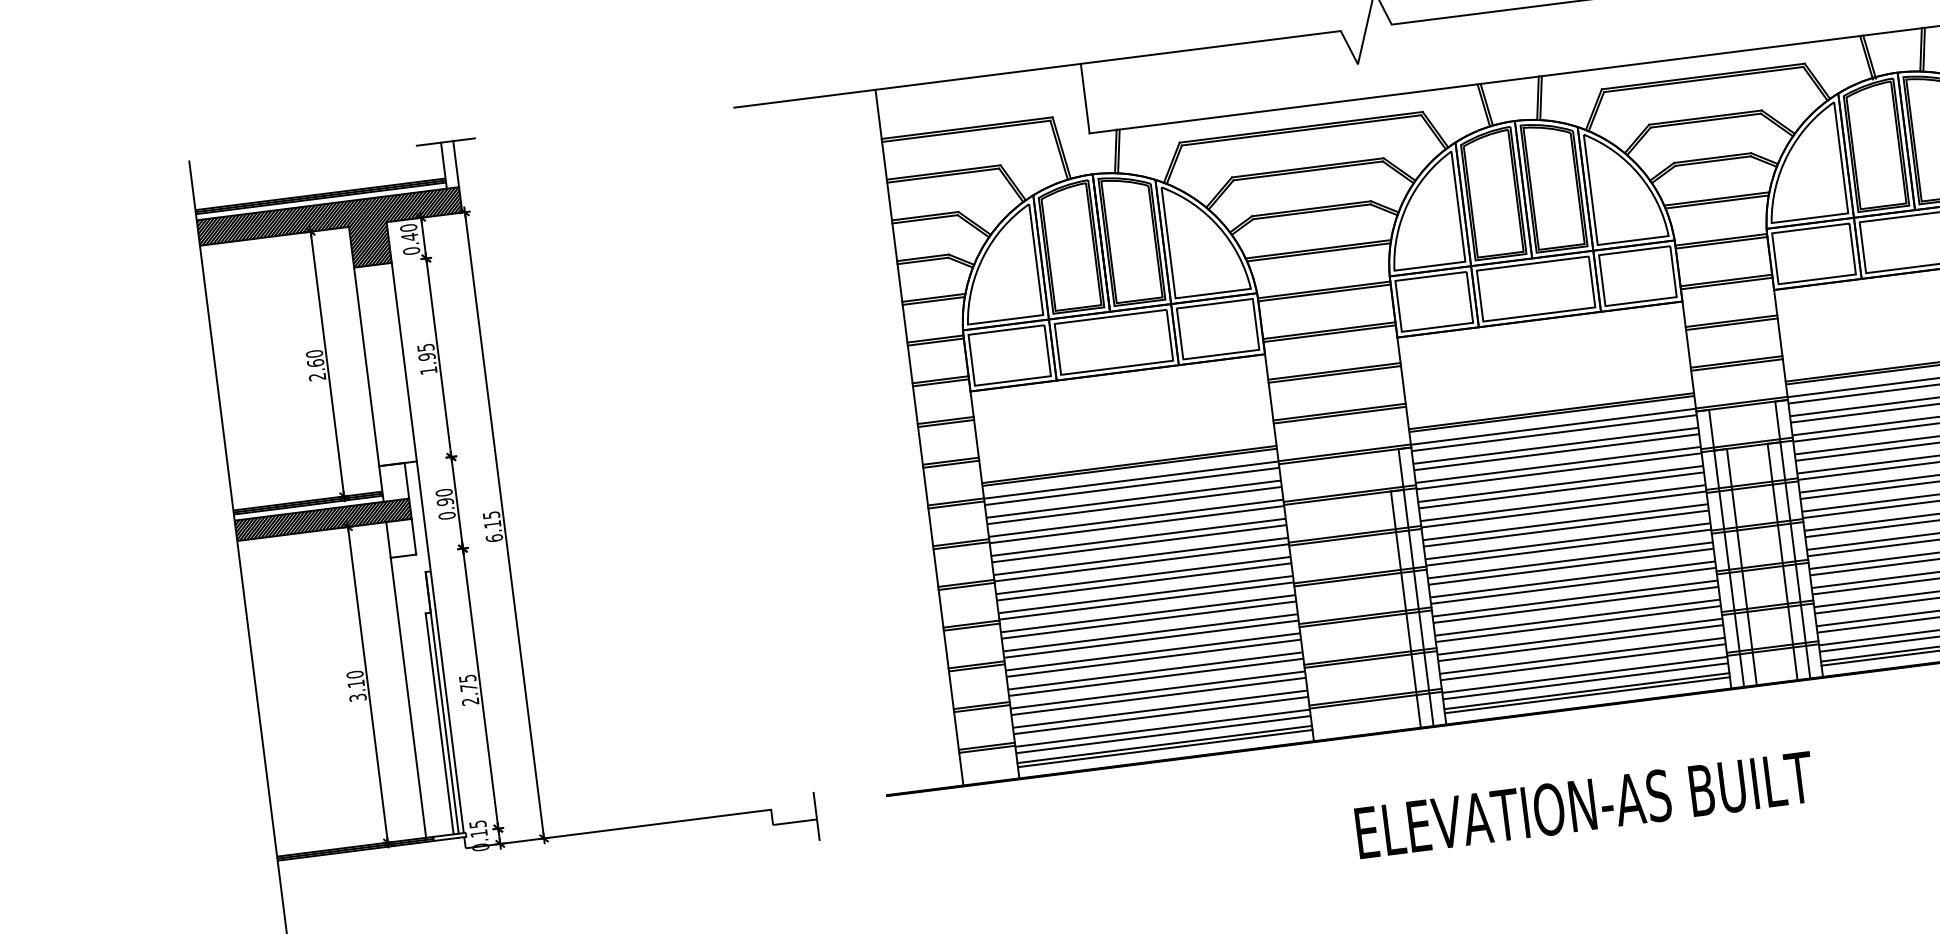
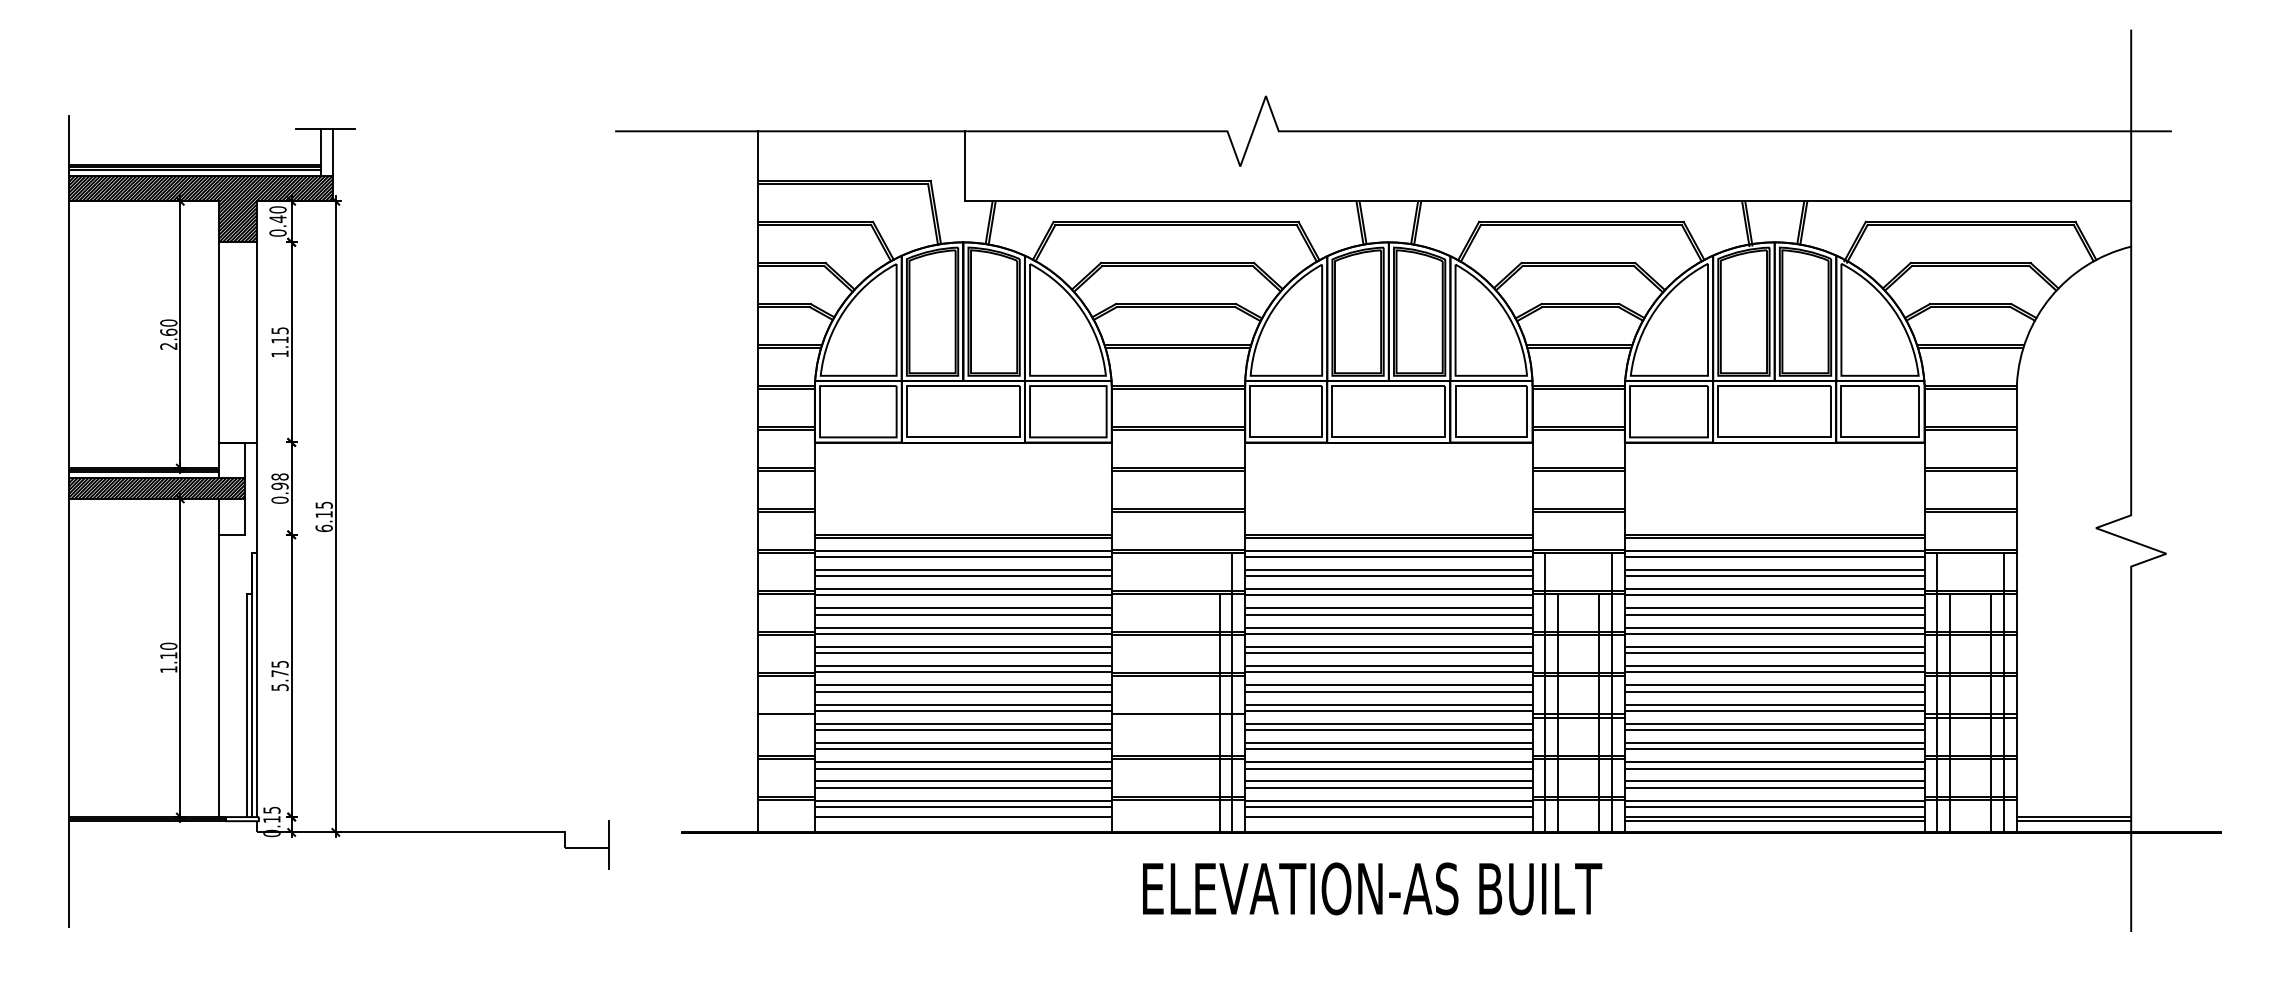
text: (426, 356) -> (279, 339), 1.95 -> 1.15
text: (443, 492) -> (279, 476), 0.90 -> 0.98
line: (1365, 618) -> (1178, 717), removed
line: (976, 667) -> (786, 717), removed
line: (1587, 695) -> (1388, 821), removed
text: (357, 697) -> (168, 669), 3.10 -> 1.10
text: (470, 701) -> (279, 687), 2.75 -> 5.75
line: (1164, 748) -> (962, 821), removed
text: (1584, 804) -> (1372, 888), moved

